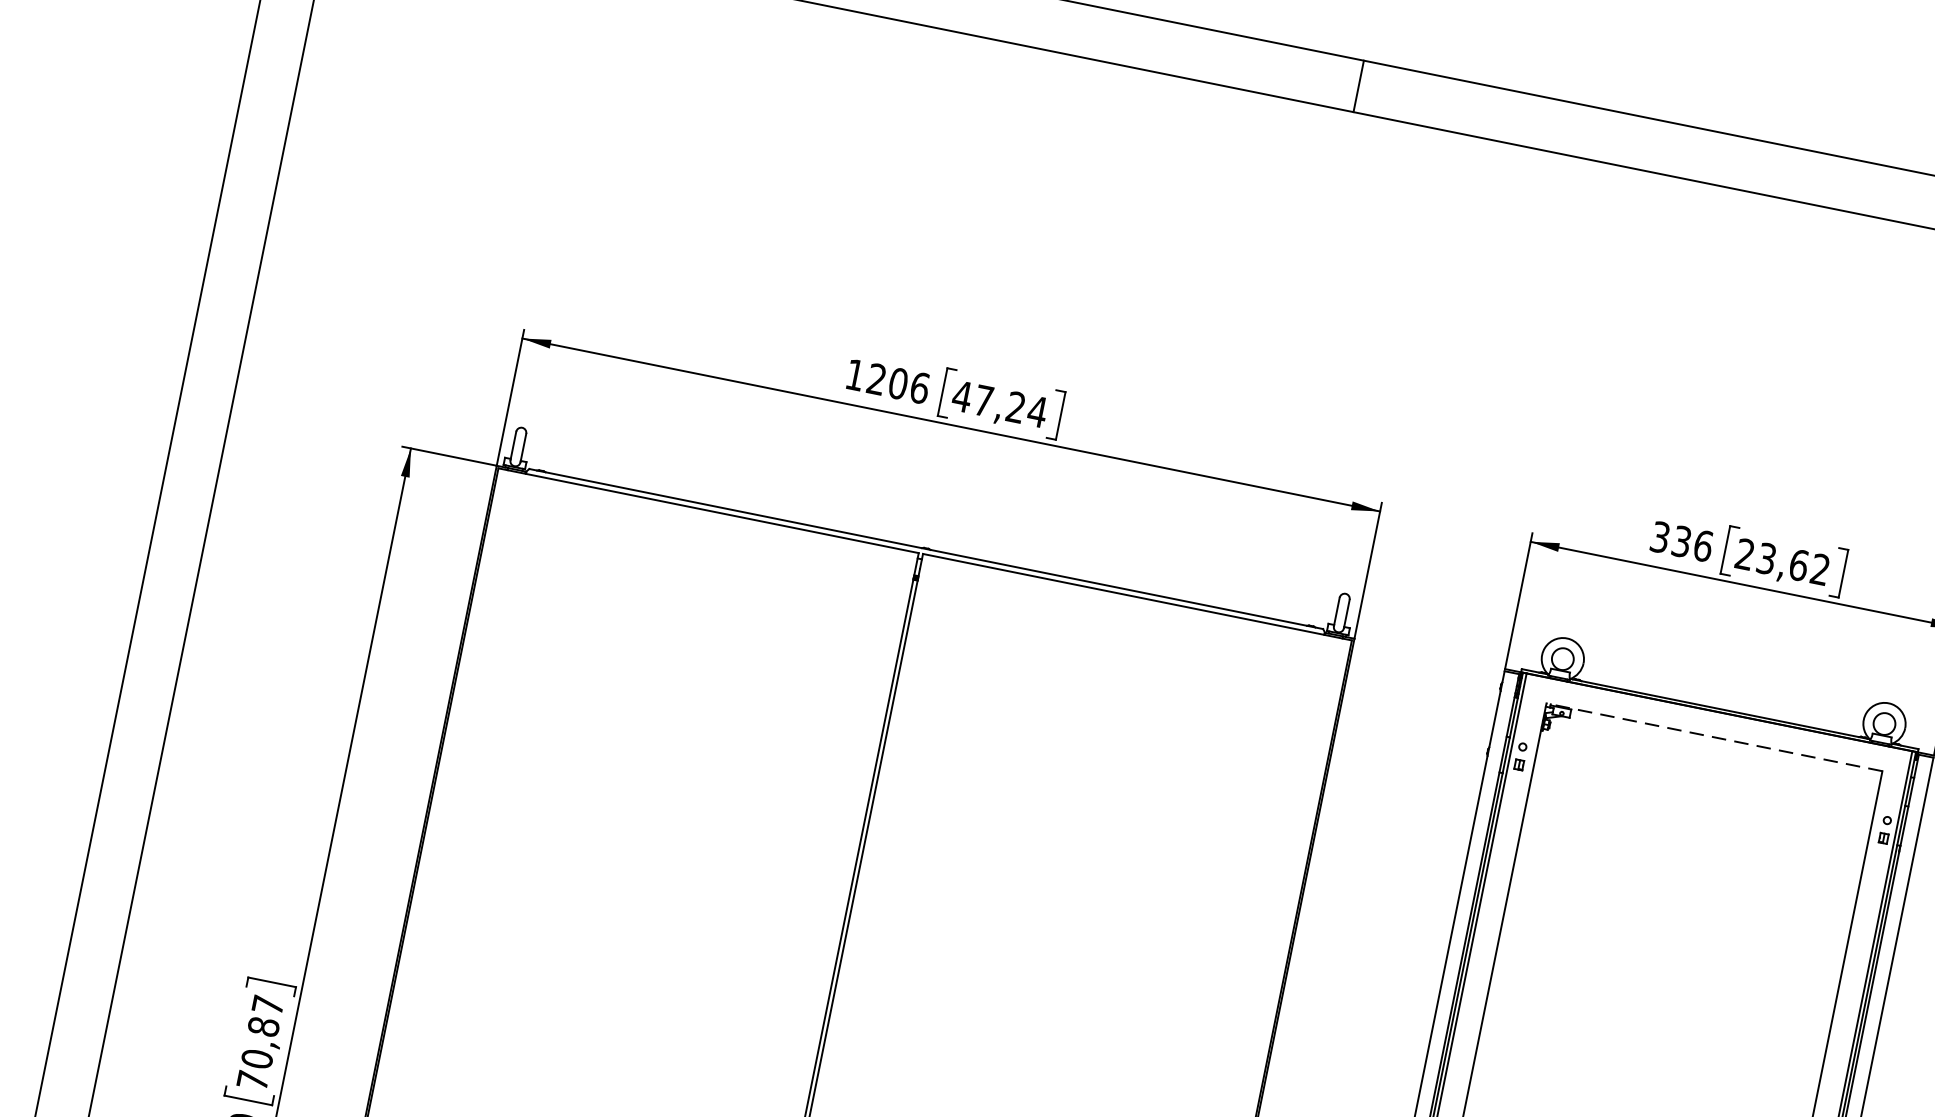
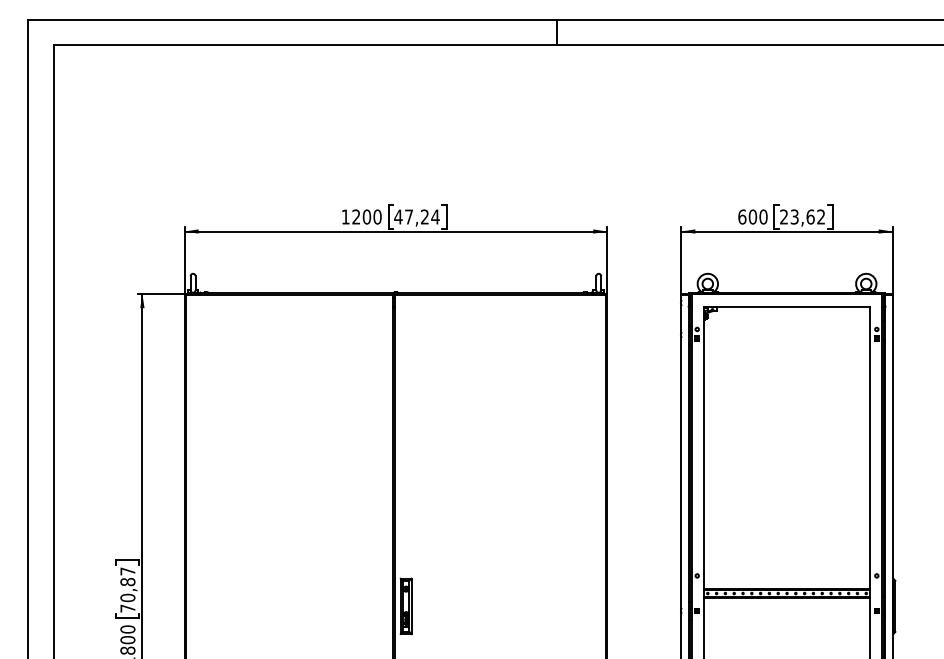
text: (919, 386) -> (377, 216), 1206 -> 1200
text: (1681, 540) -> (752, 216), 336 -> 600
line: (1715, 737) -> (787, 306), dashed -> solid

